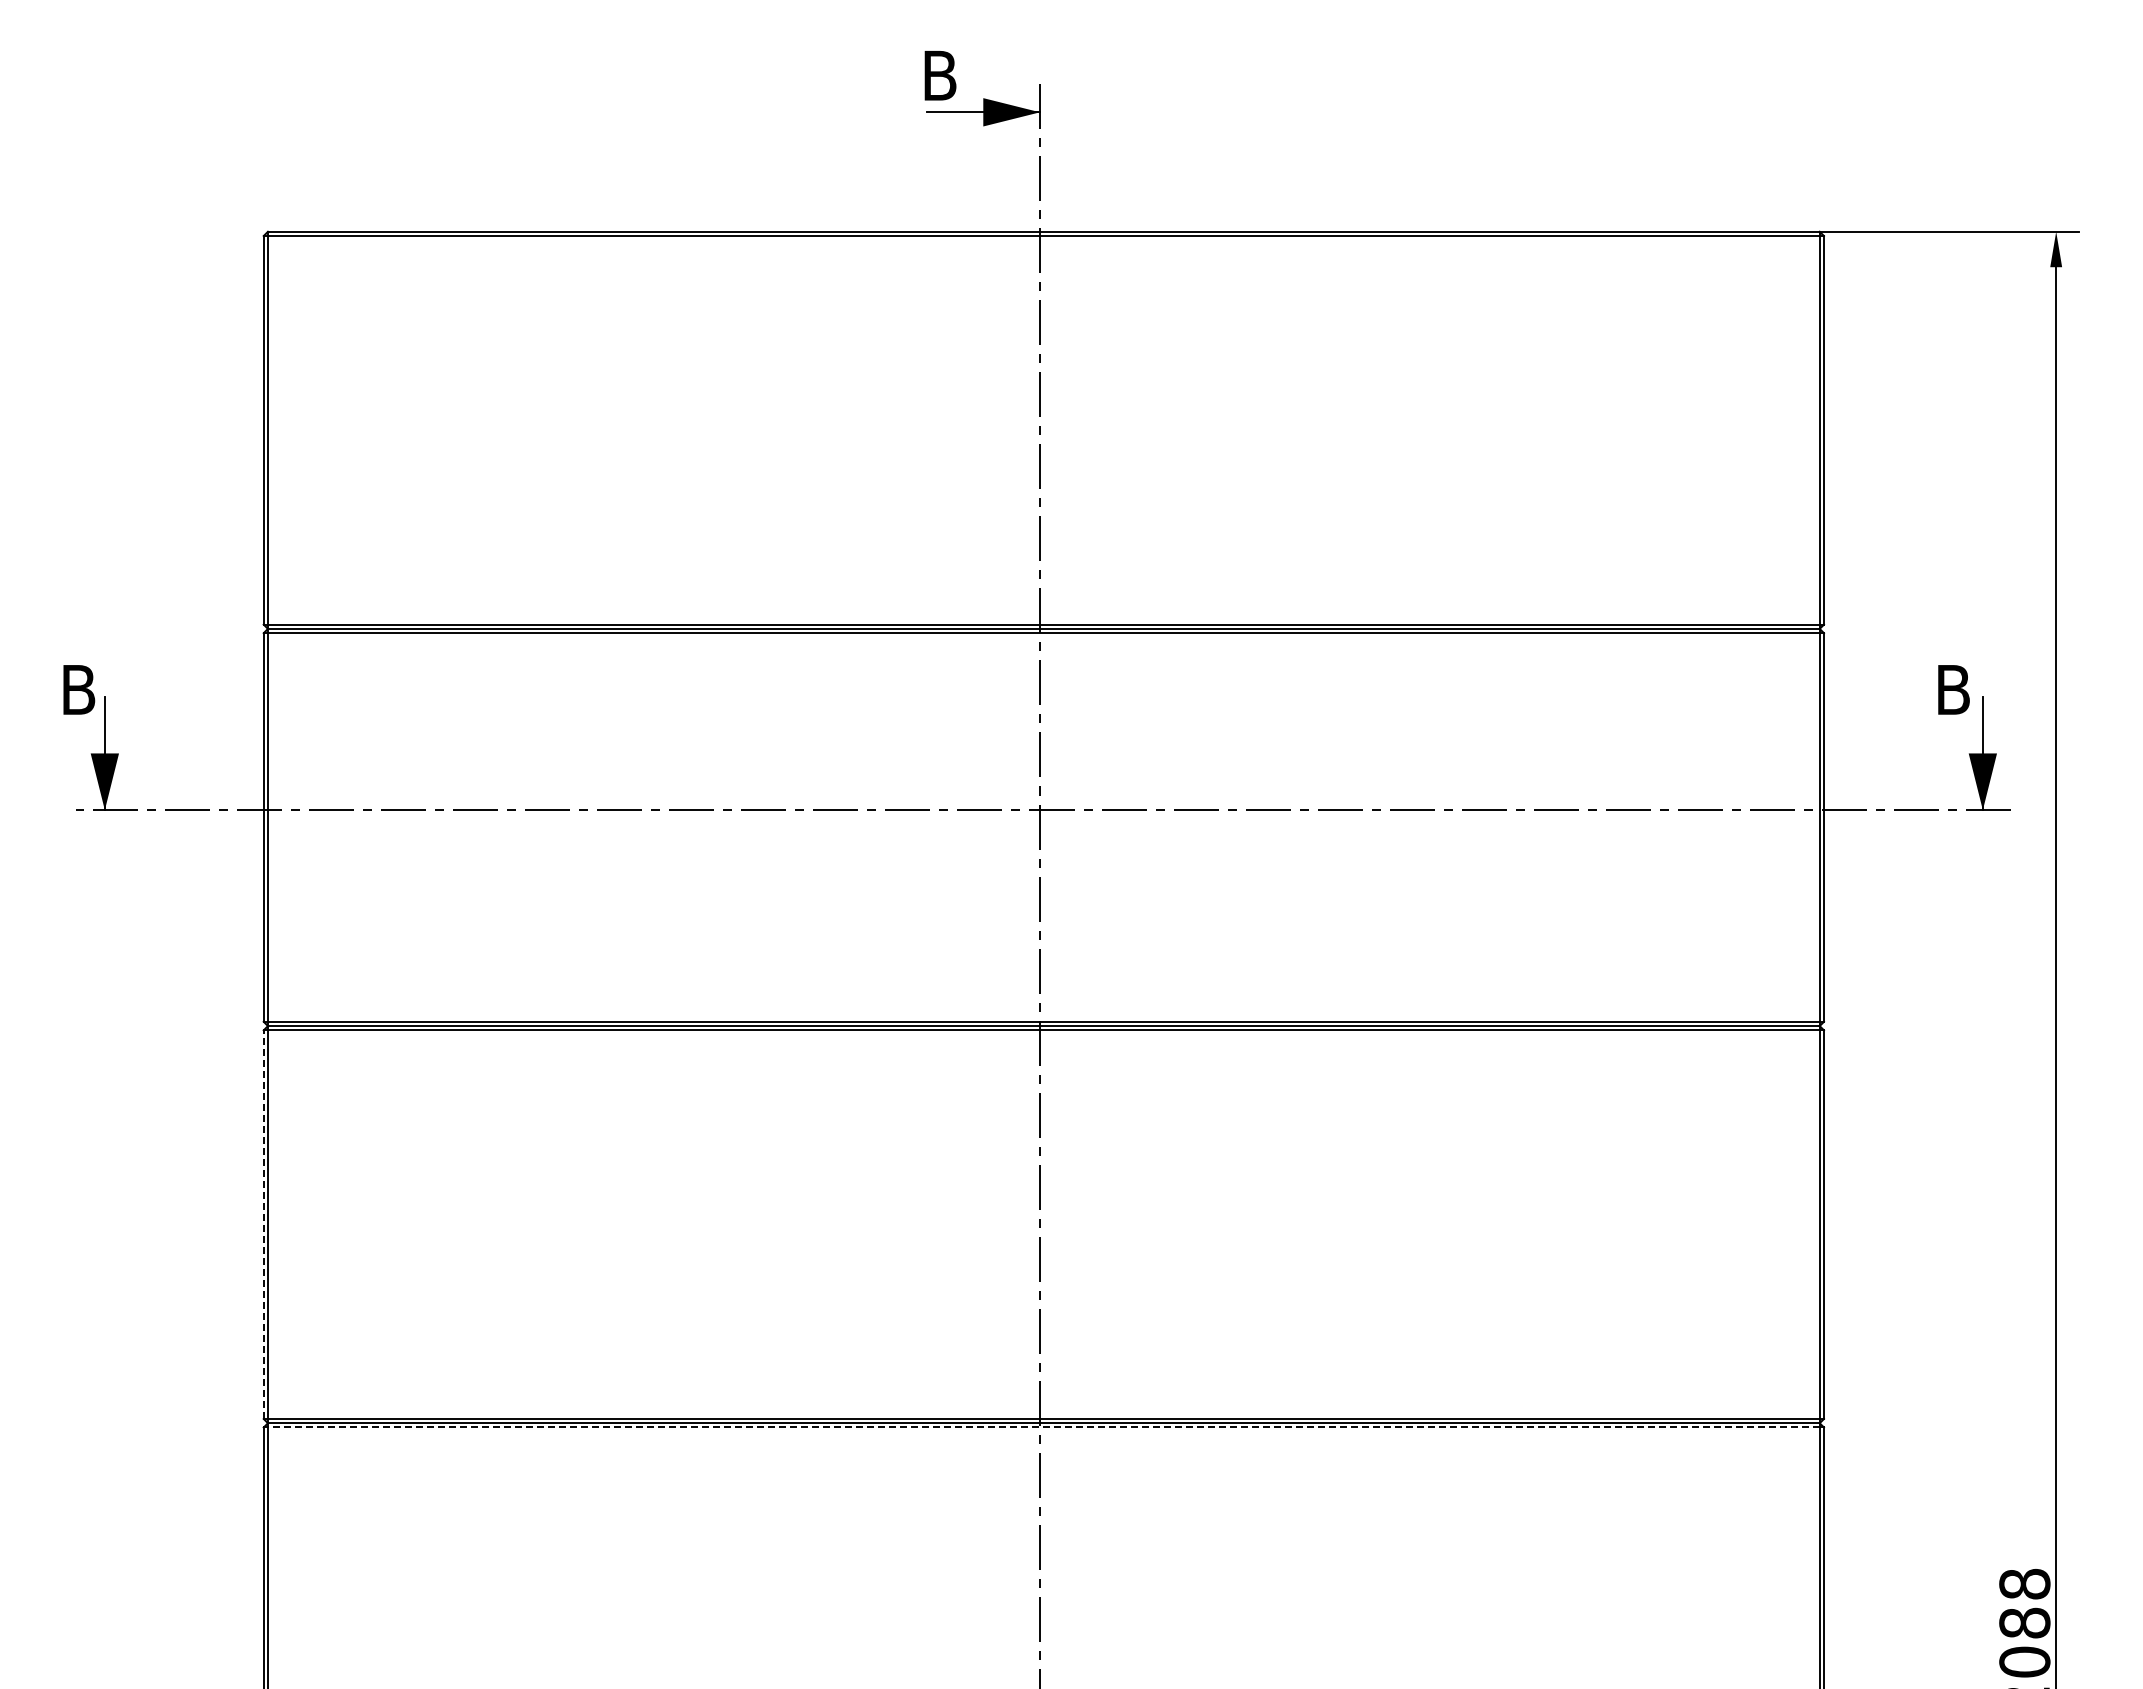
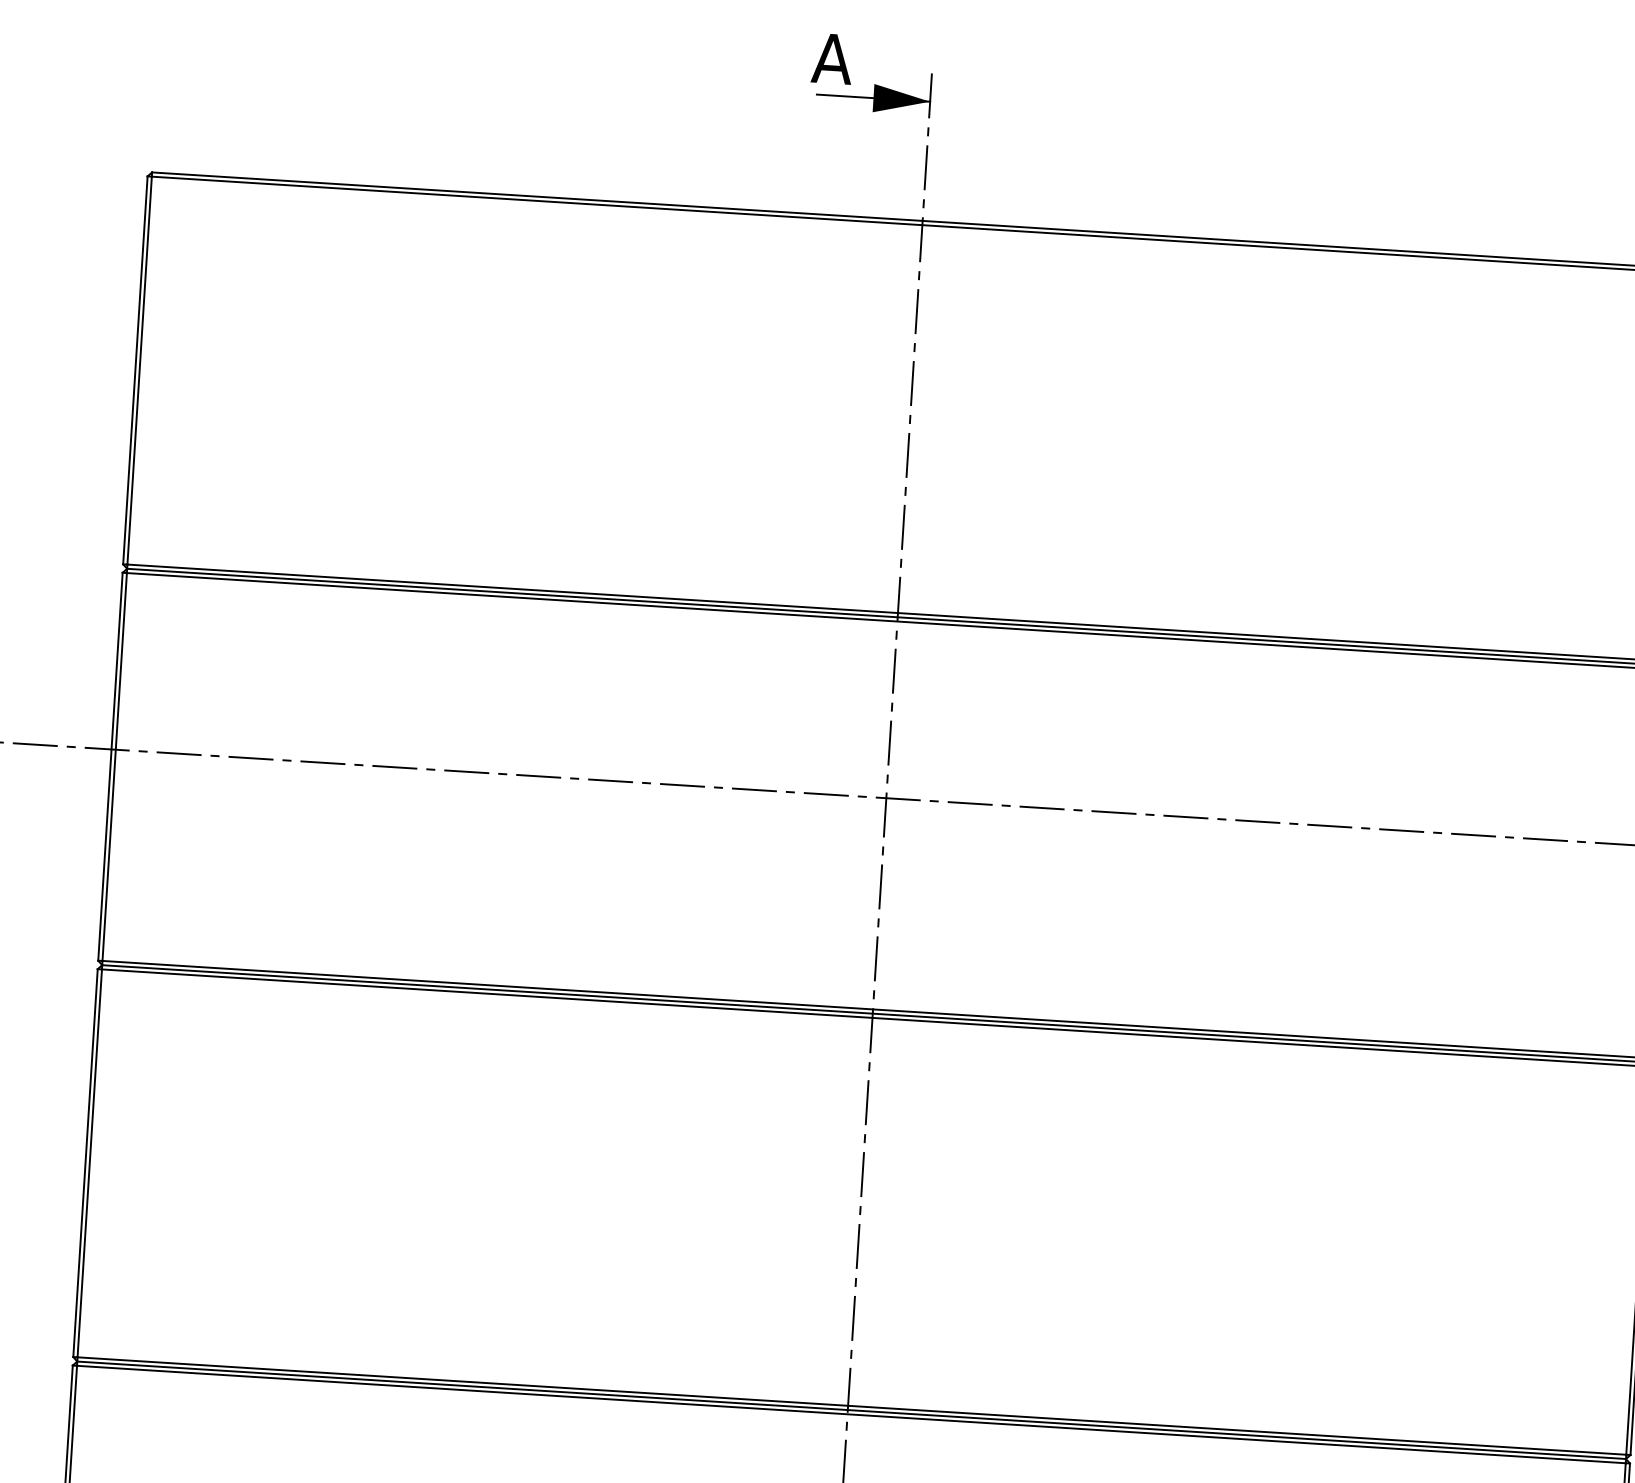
text: (939, 75) -> (832, 58), B -> A
line: (263, 1224) -> (85, 1162), dashed -> solid
line: (1043, 1427) -> (851, 1414), dashed -> solid

